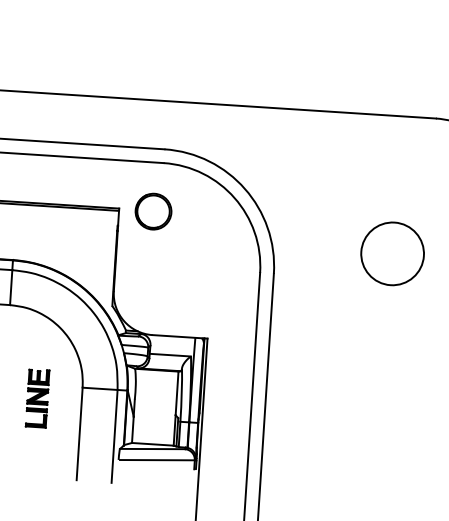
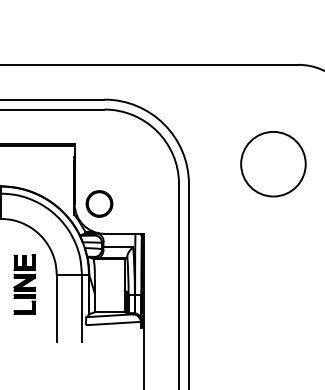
part: (153, 211) -> (99, 203), moved
circle: (392, 252) -> (273, 163), size x1.43
part: (37, 398) -> (24, 284), size x1.43

